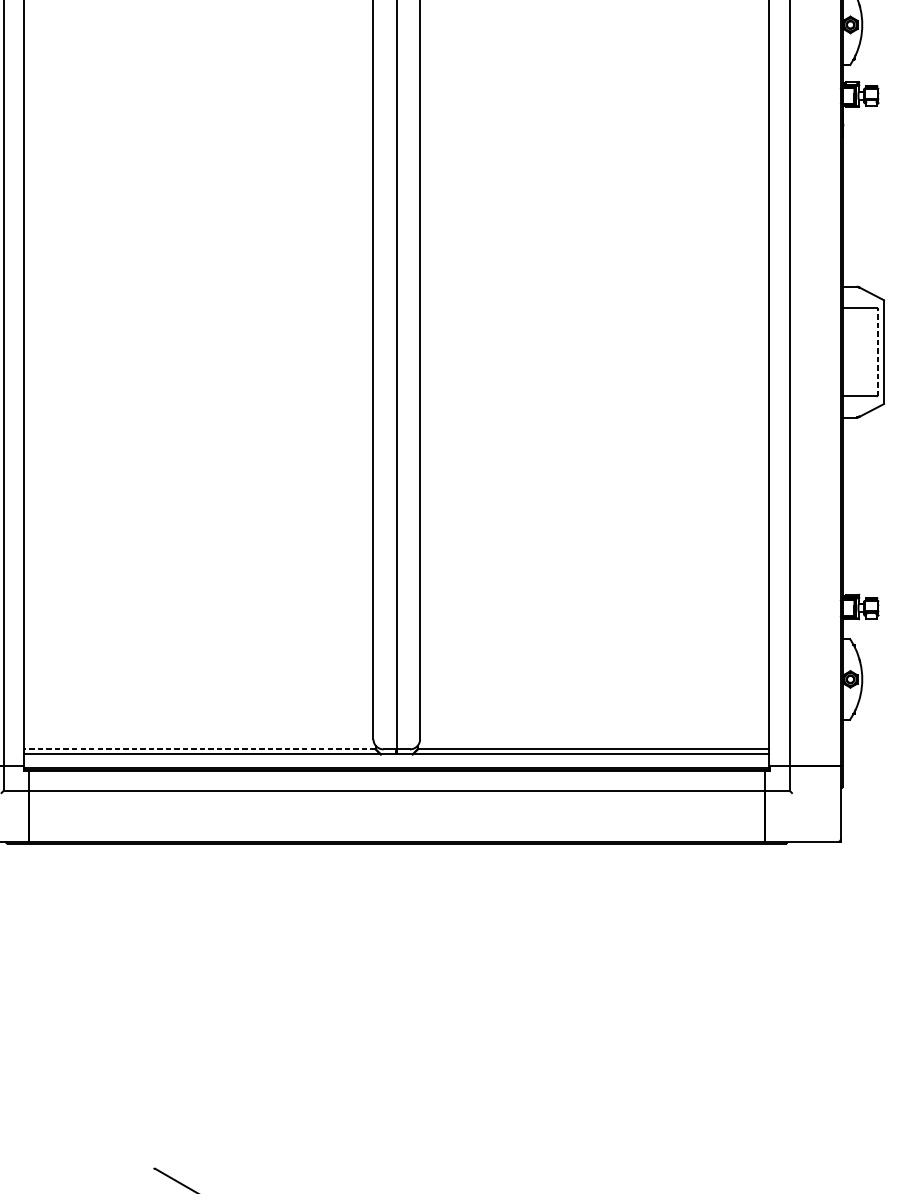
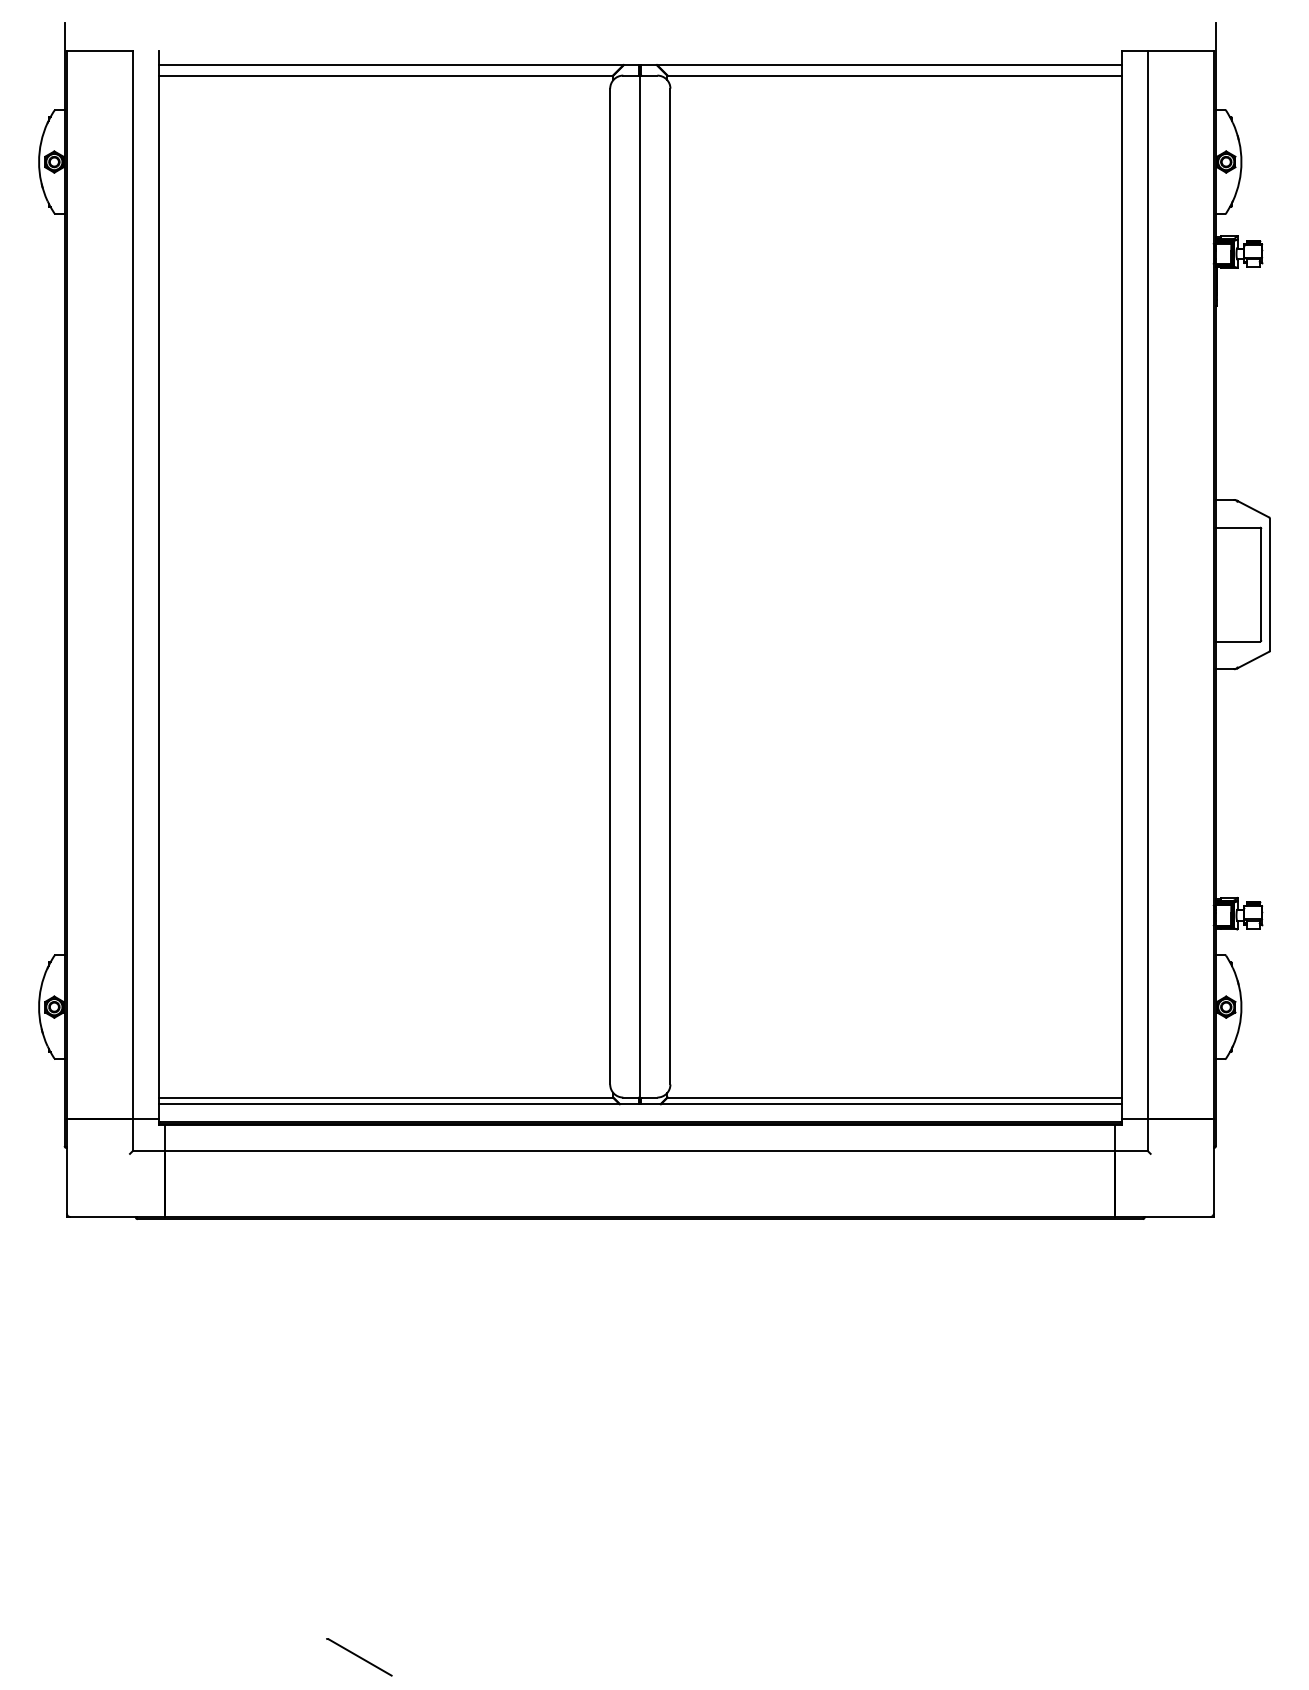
line: (877, 352) -> (1261, 584), dashed -> solid
line: (200, 749) -> (386, 1097), dashed -> solid

